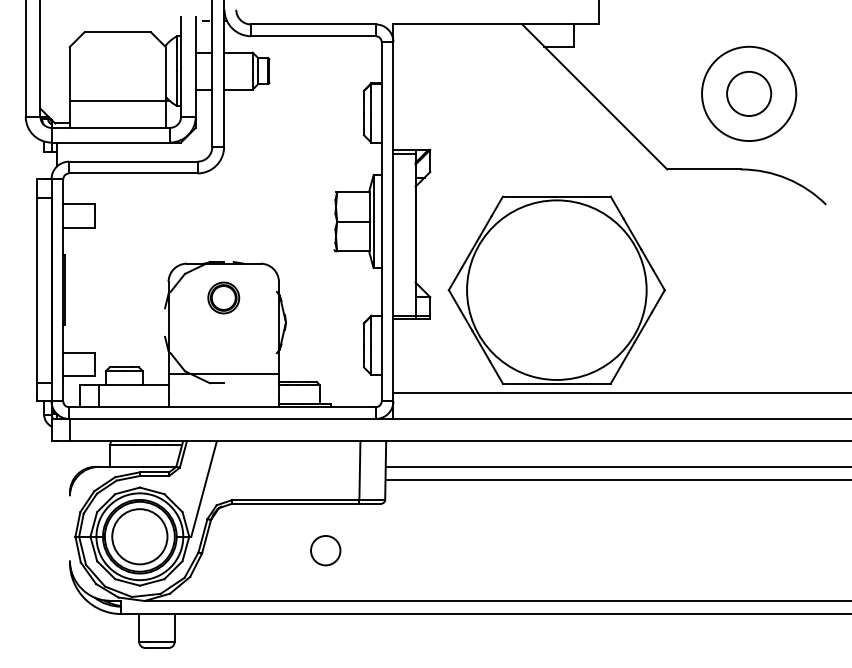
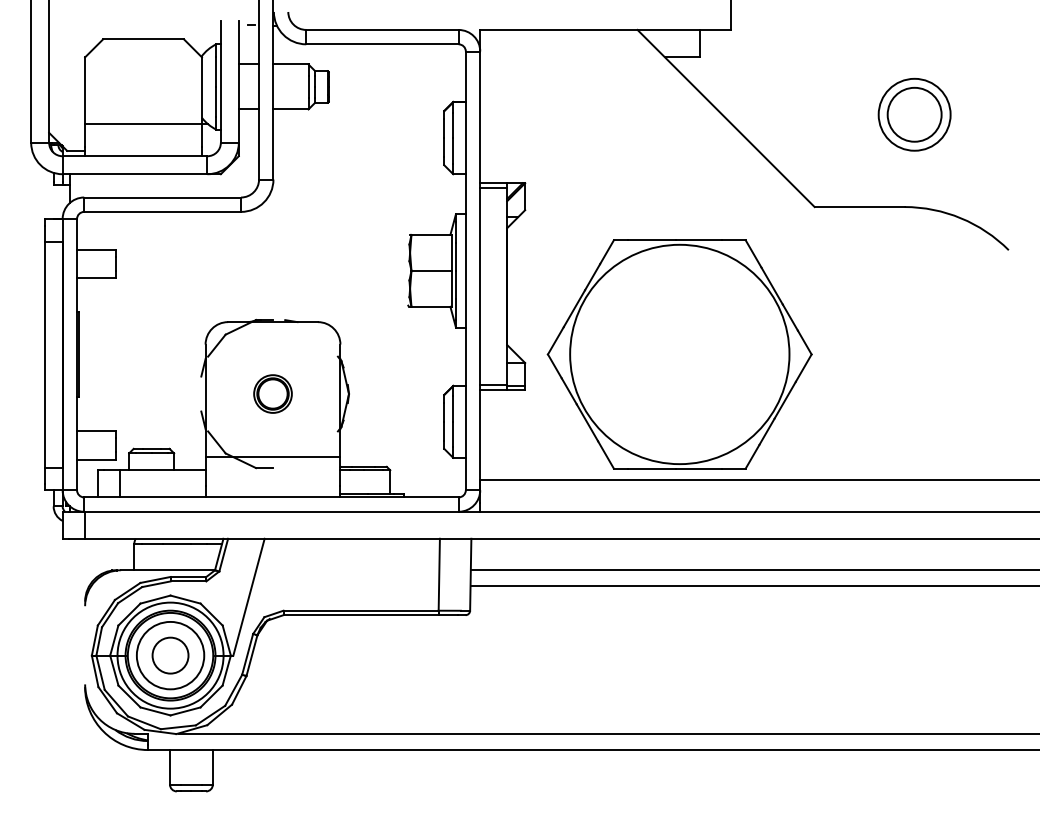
circle: (749, 93) -> (914, 114), size x0.62
part: (223, 297) -> (272, 393), moved
circle: (325, 550) -> (170, 655), moved

